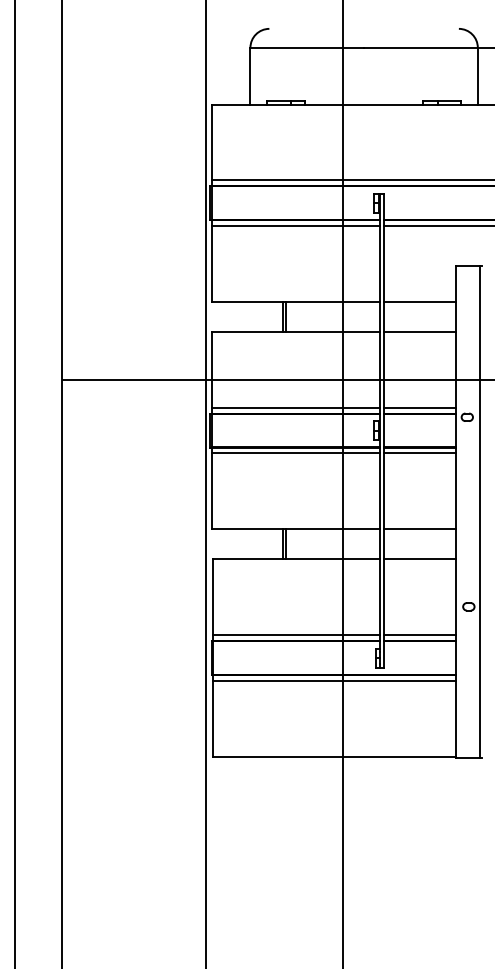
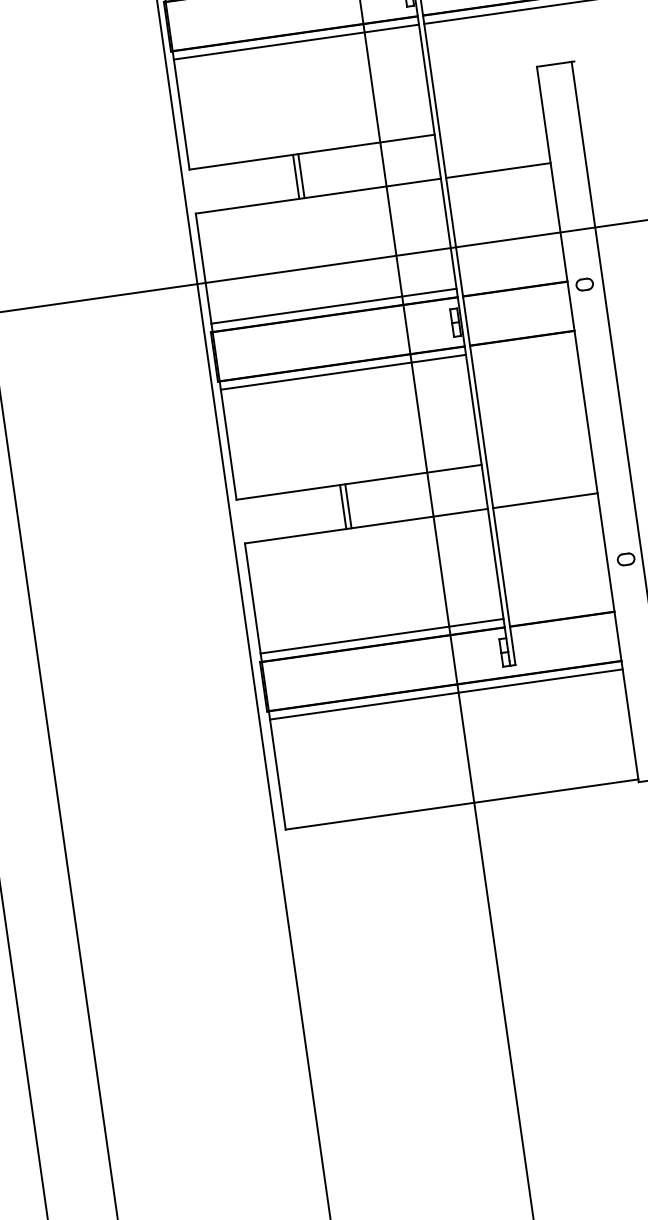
line: (419, 301) -> (491, 126), removed
line: (419, 407) -> (513, 280), removed
line: (419, 453) -> (522, 346), removed
line: (419, 529) -> (538, 457), removed
line: (419, 635) -> (560, 611), removed

